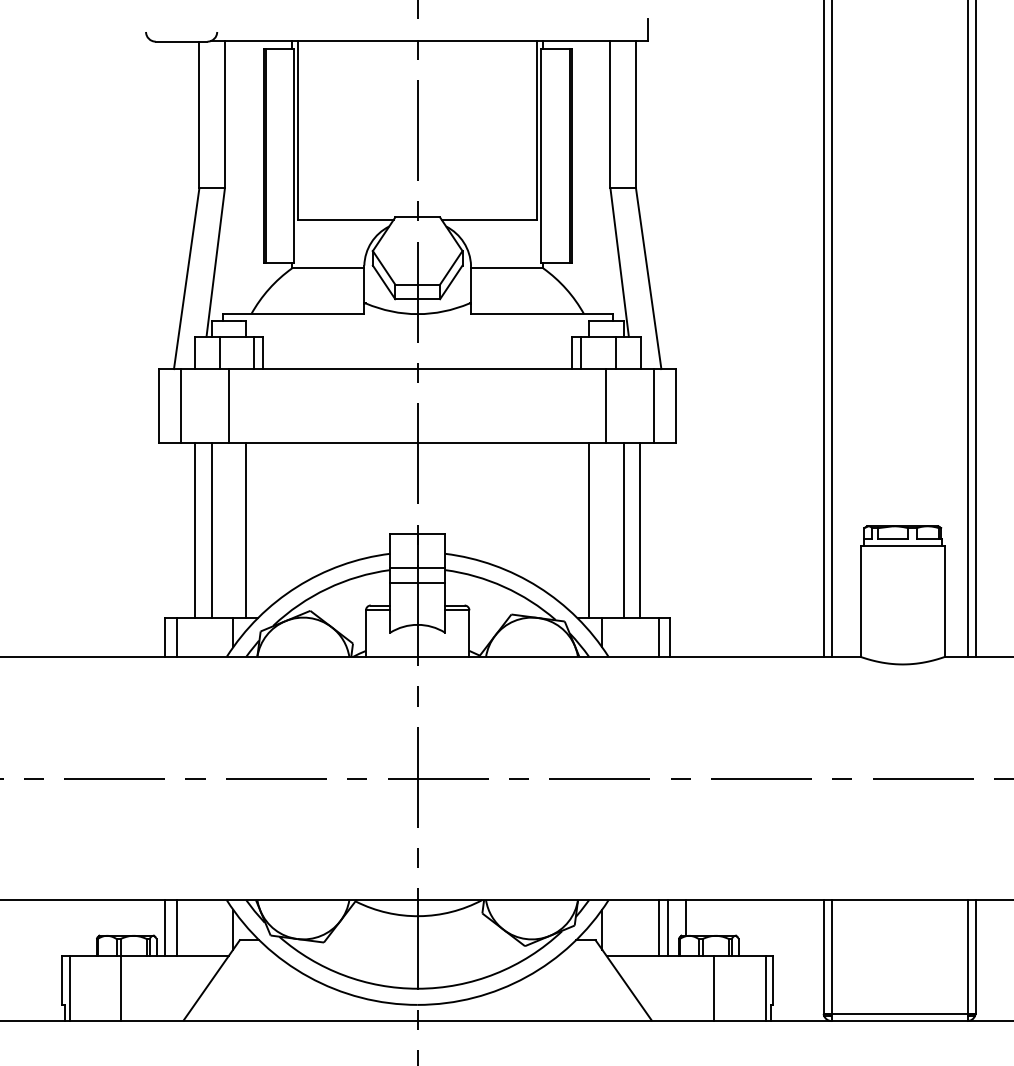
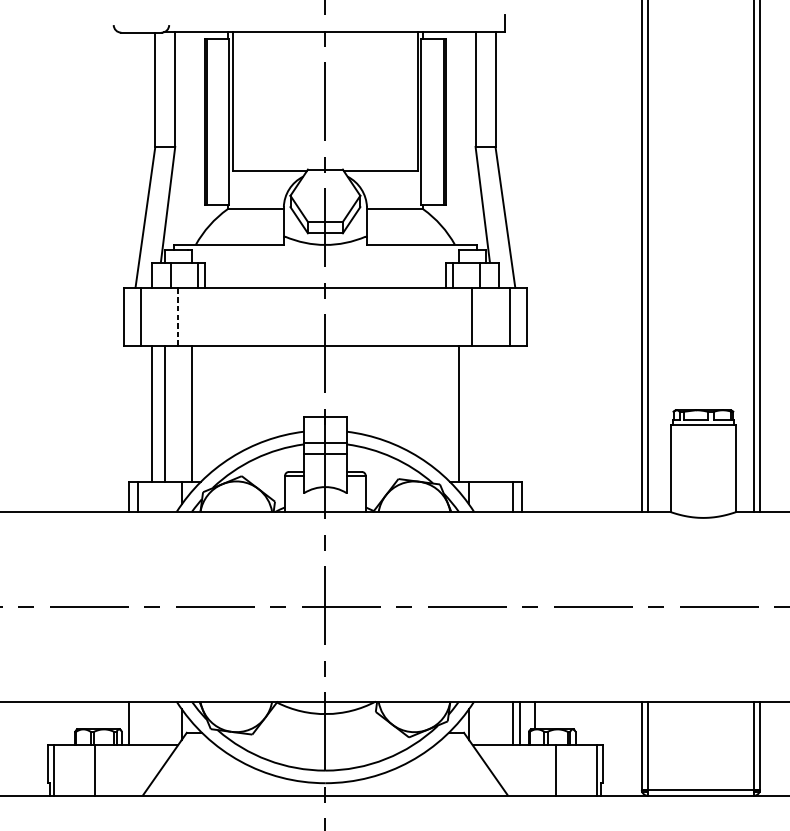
line: (229, 405) -> (178, 316), solid -> dashed
line: (623, 530) -> (485, 413), removed
line: (640, 530) -> (499, 413), removed
line: (176, 928) -> (137, 723), removed

